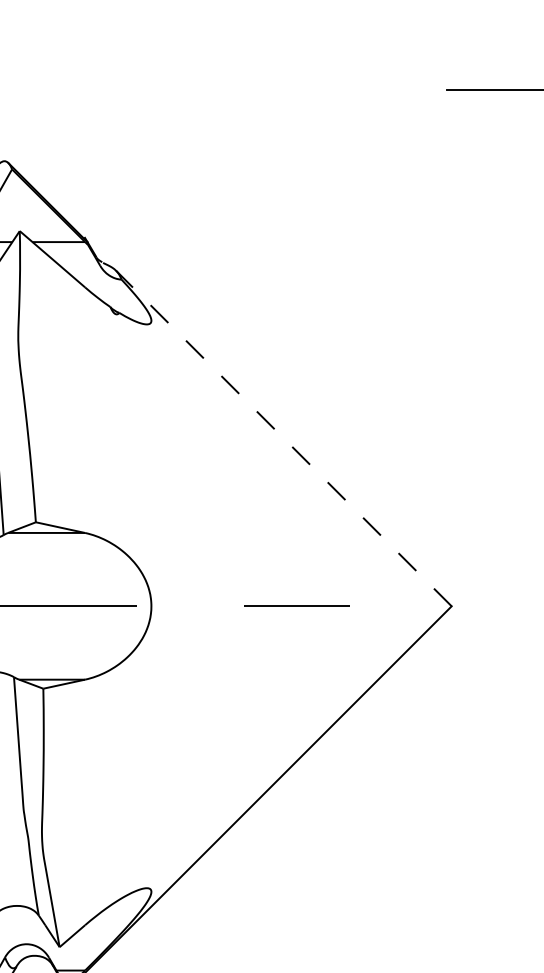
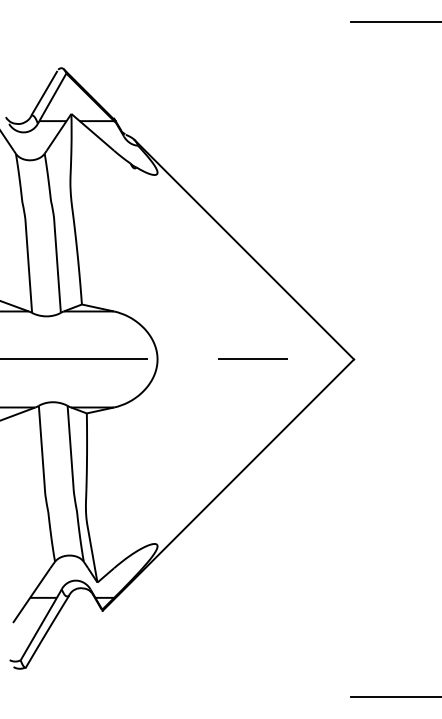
line: (282, 438) -> (243, 249), dashed -> solid

